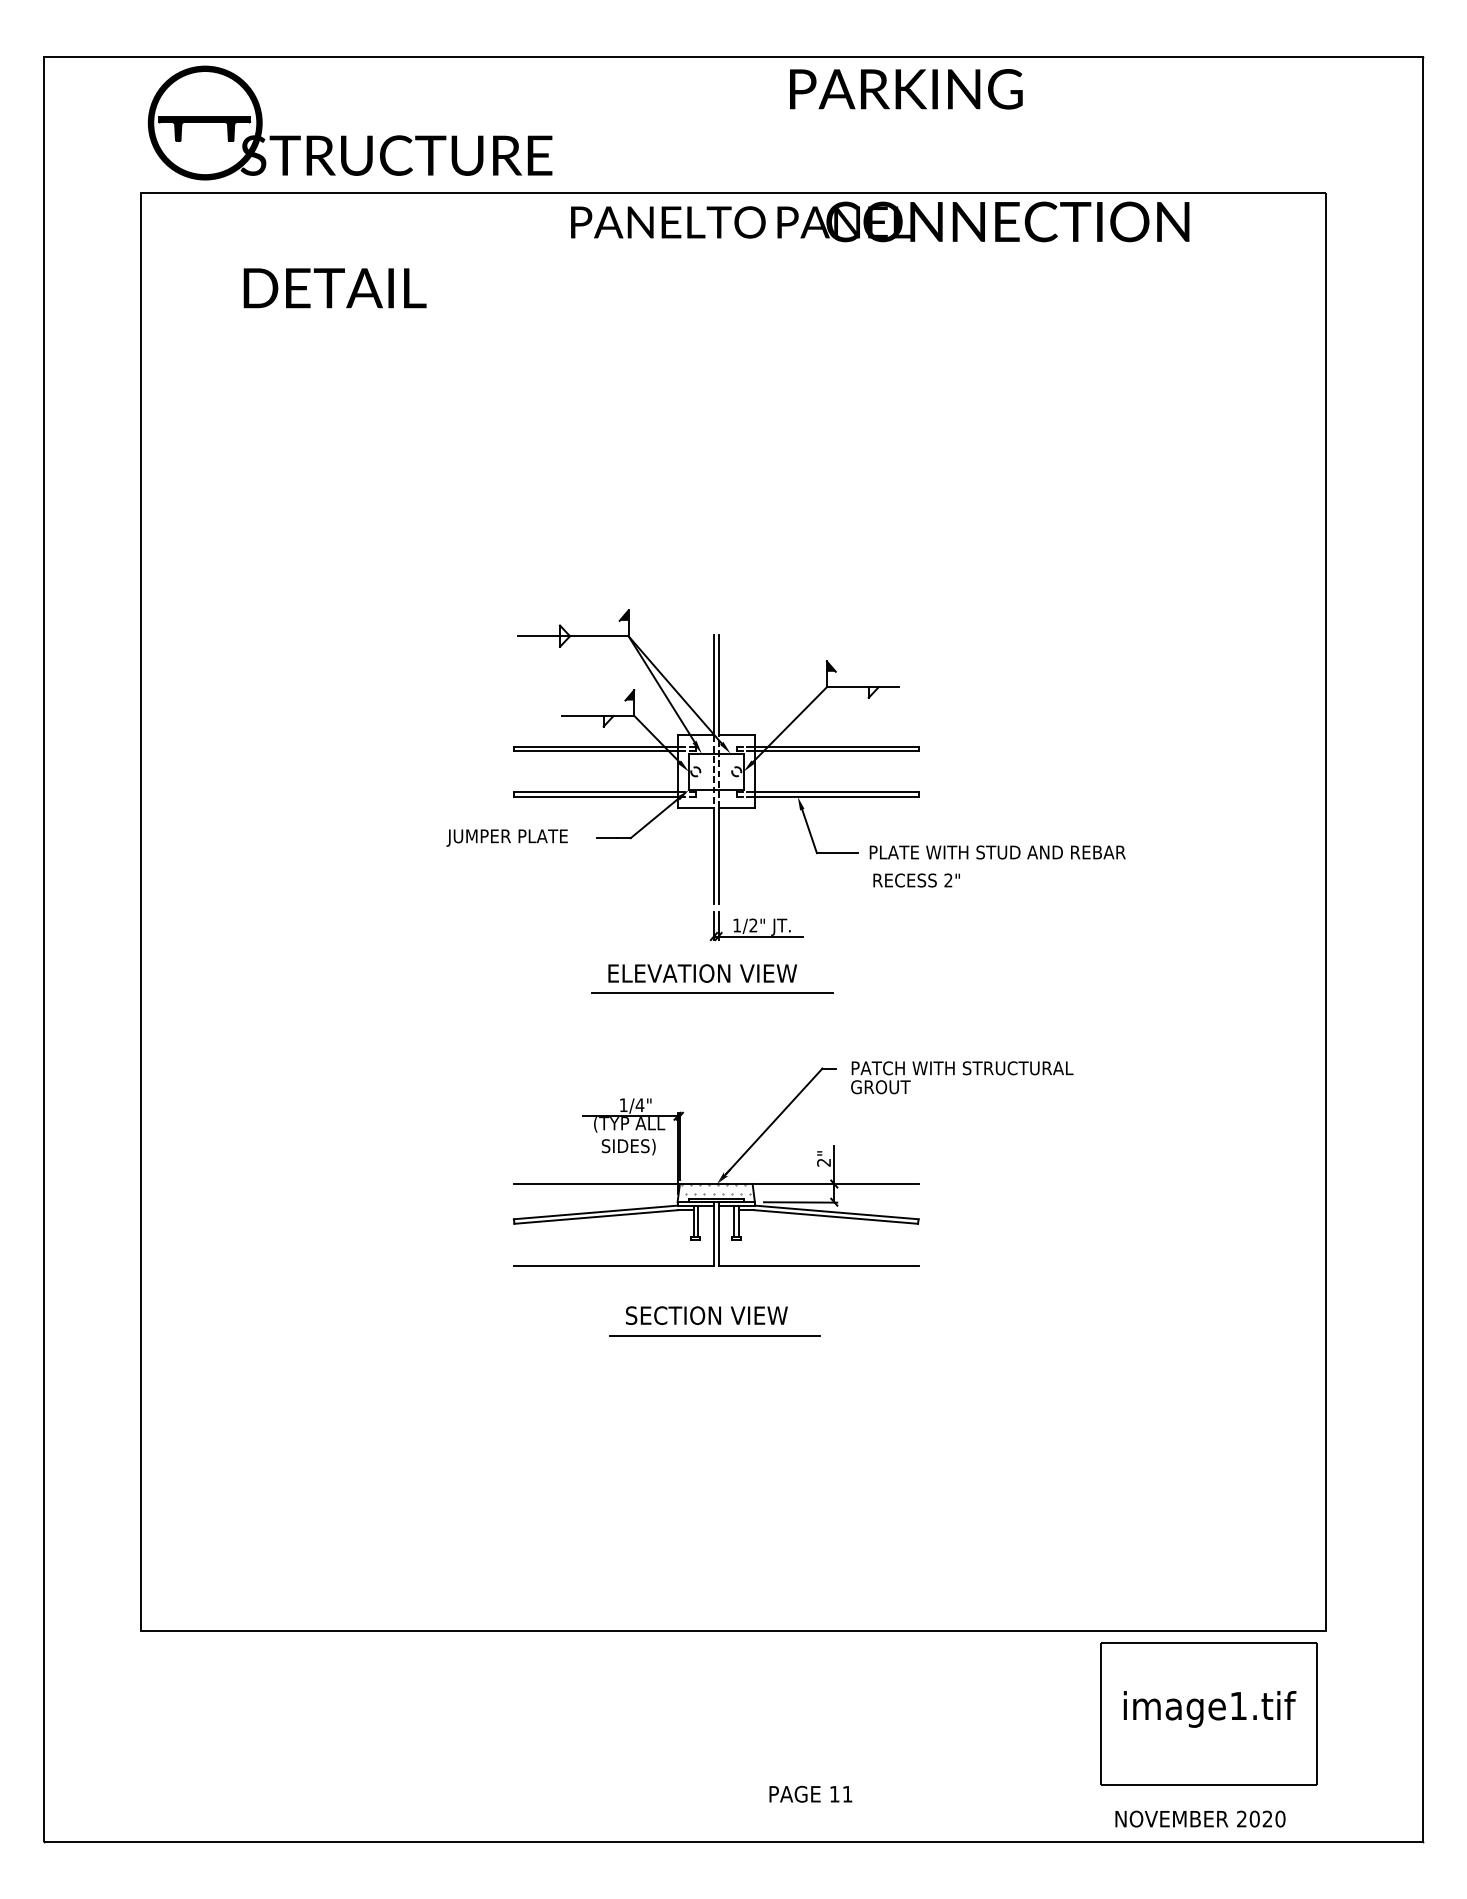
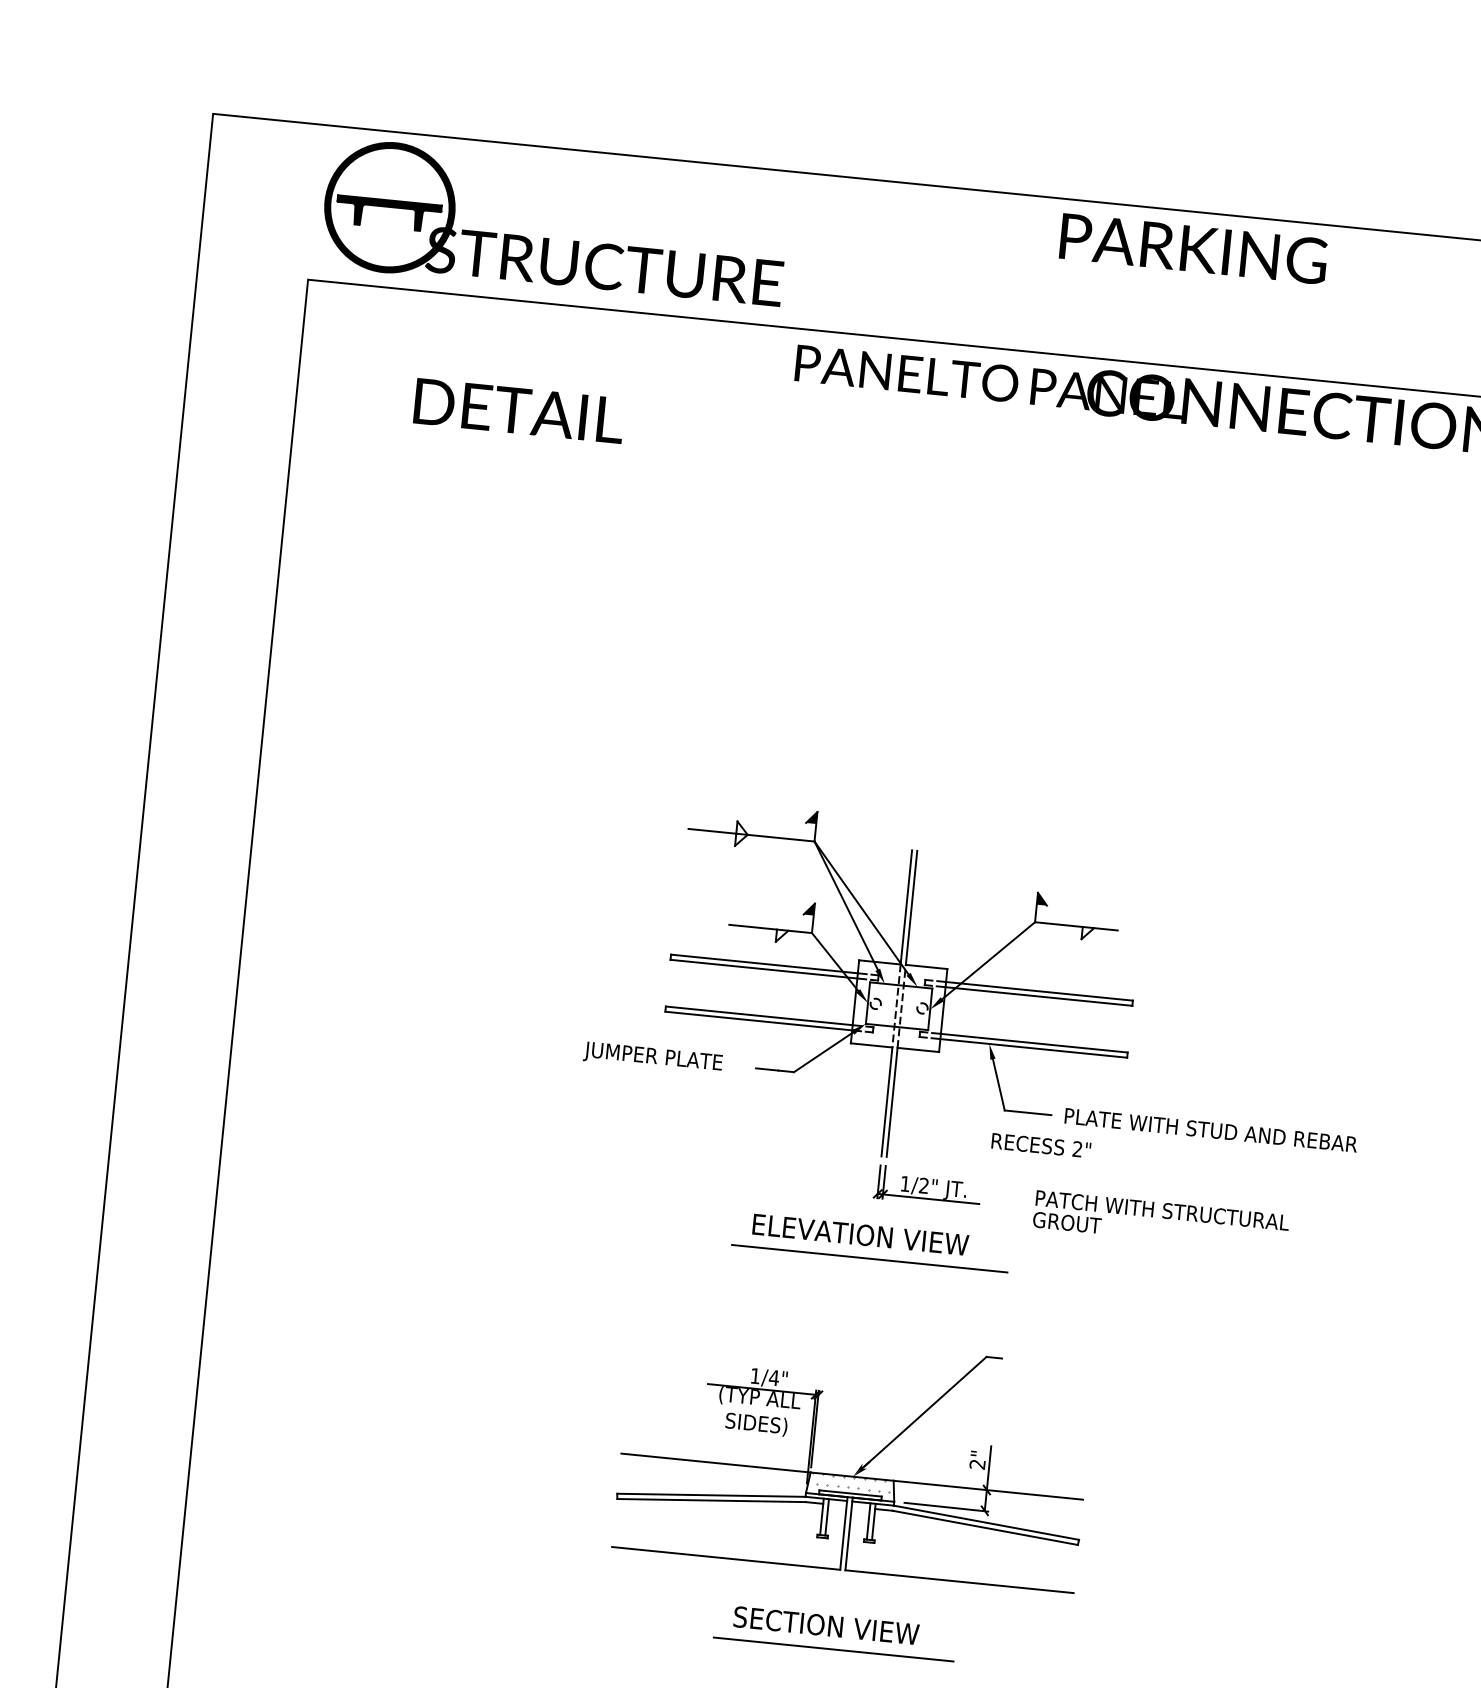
text: (916, 880) -> (1041, 1145), moved
text: (962, 1077) -> (1161, 1221), moved

